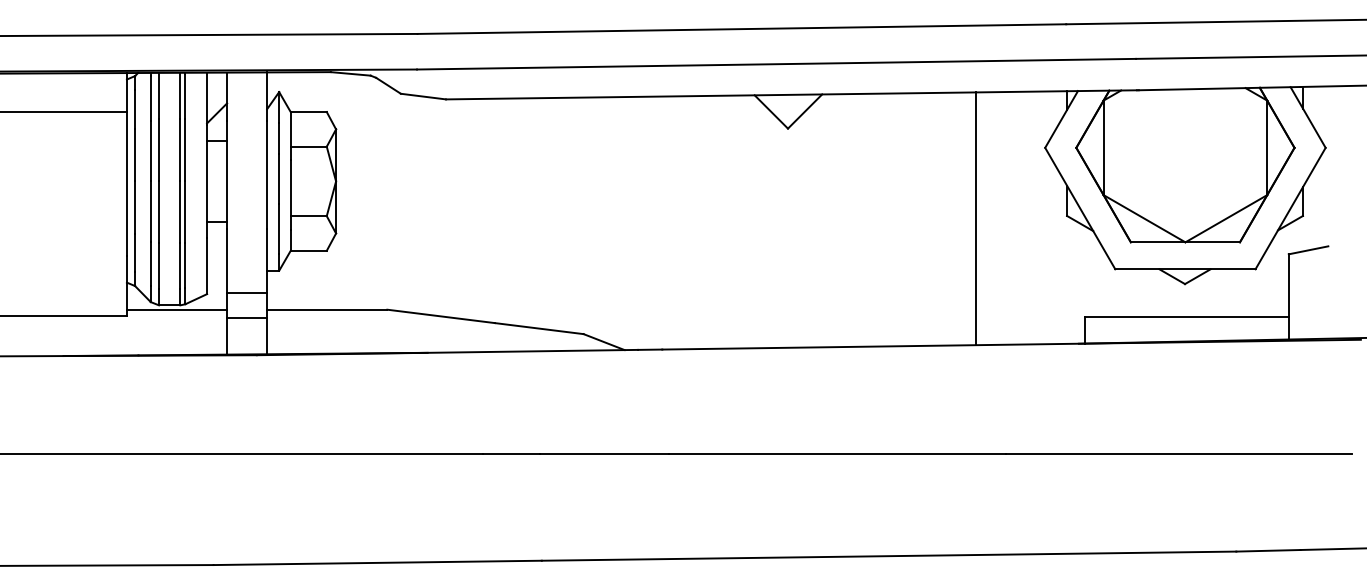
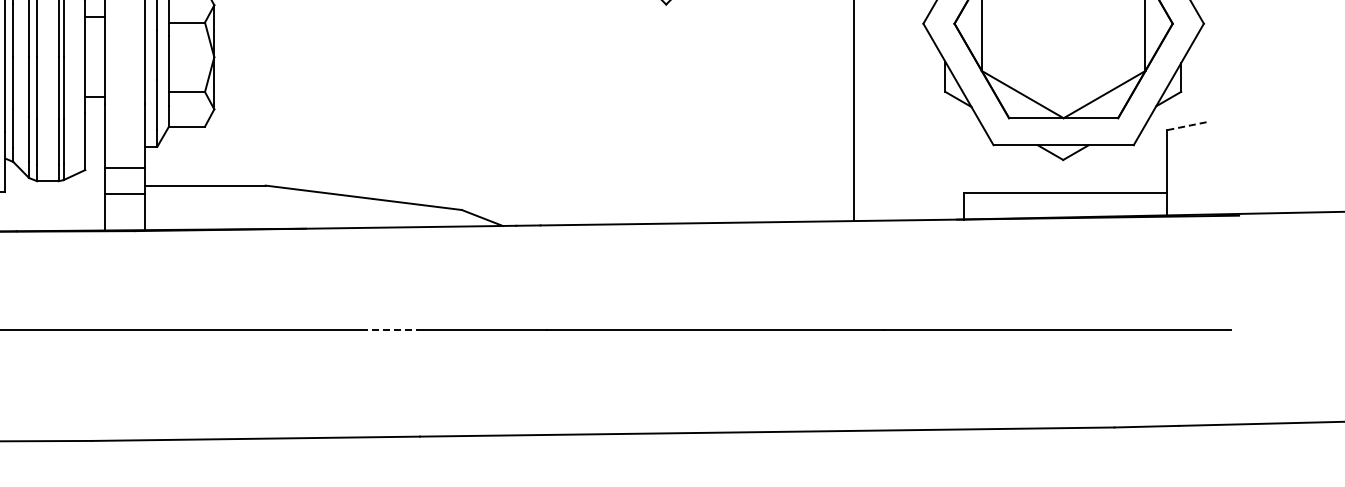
line: (1308, 250) -> (1186, 126), solid -> dashed
line: (176, 309) -> (54, 185), removed
line: (511, 453) -> (389, 329), solid -> dashed

